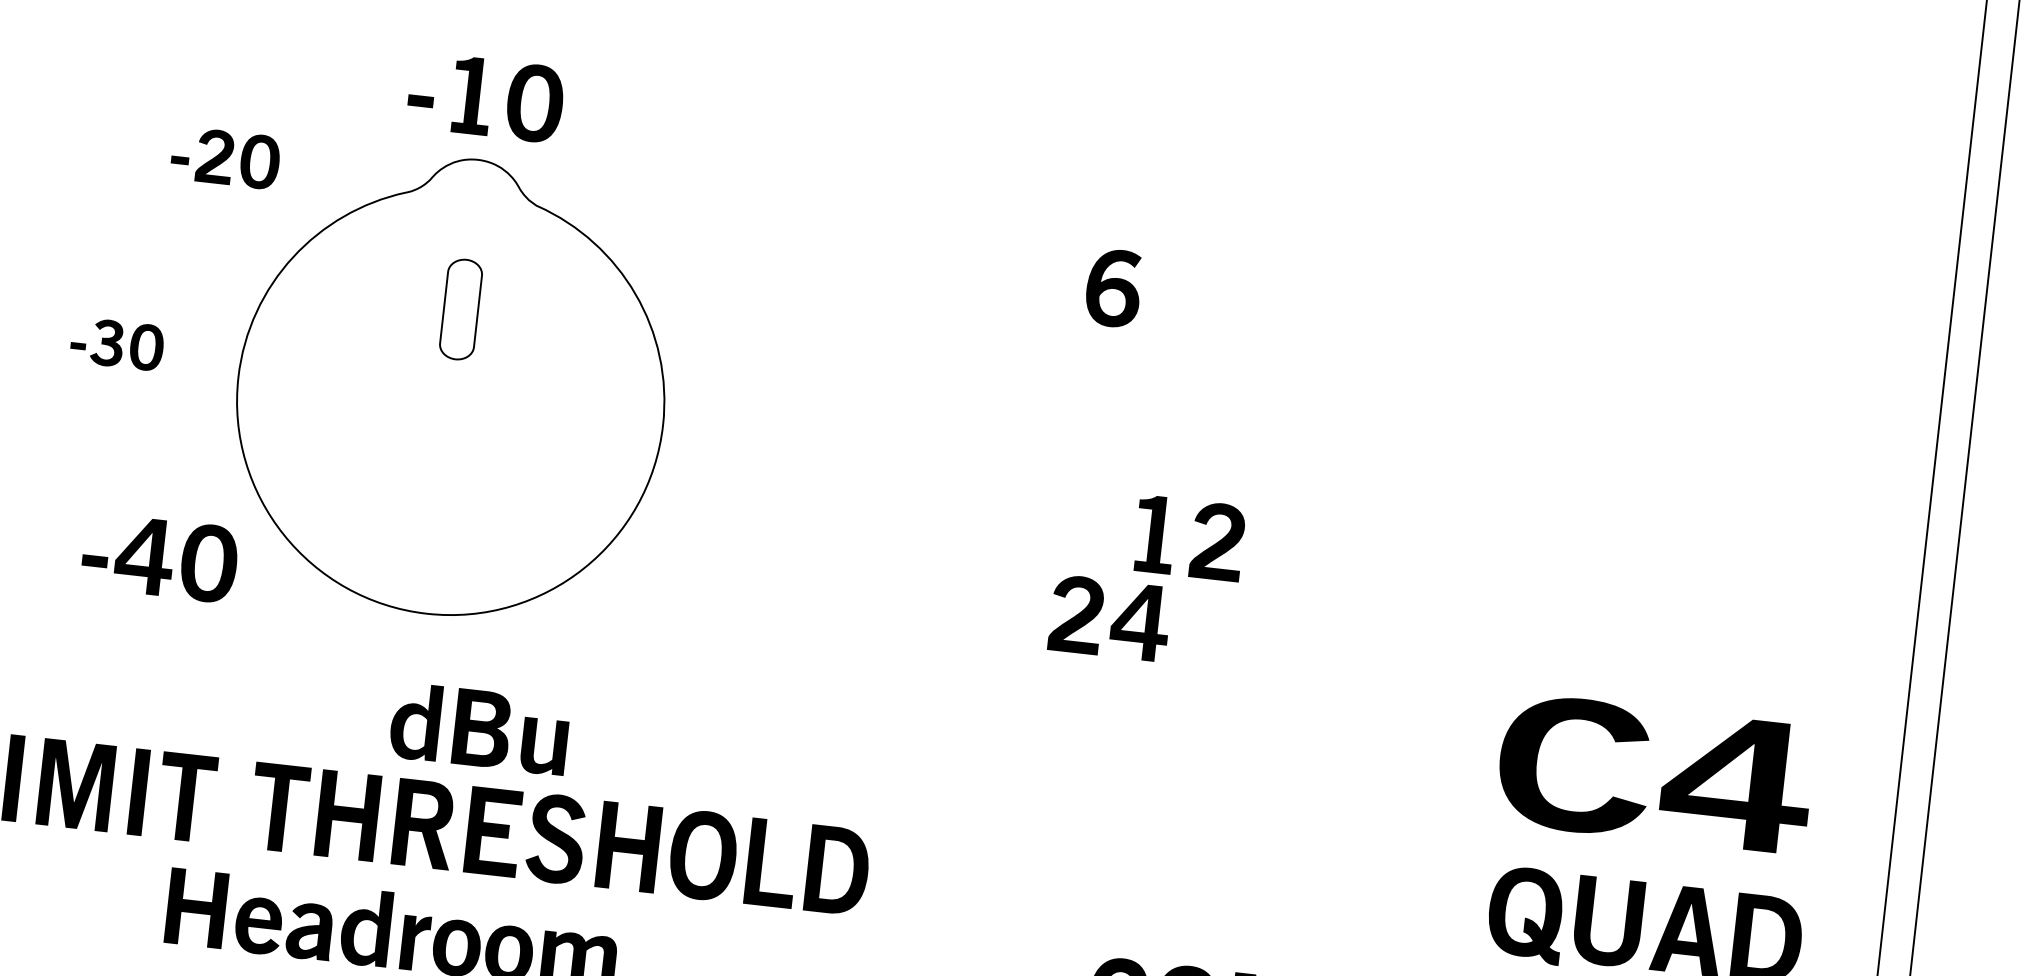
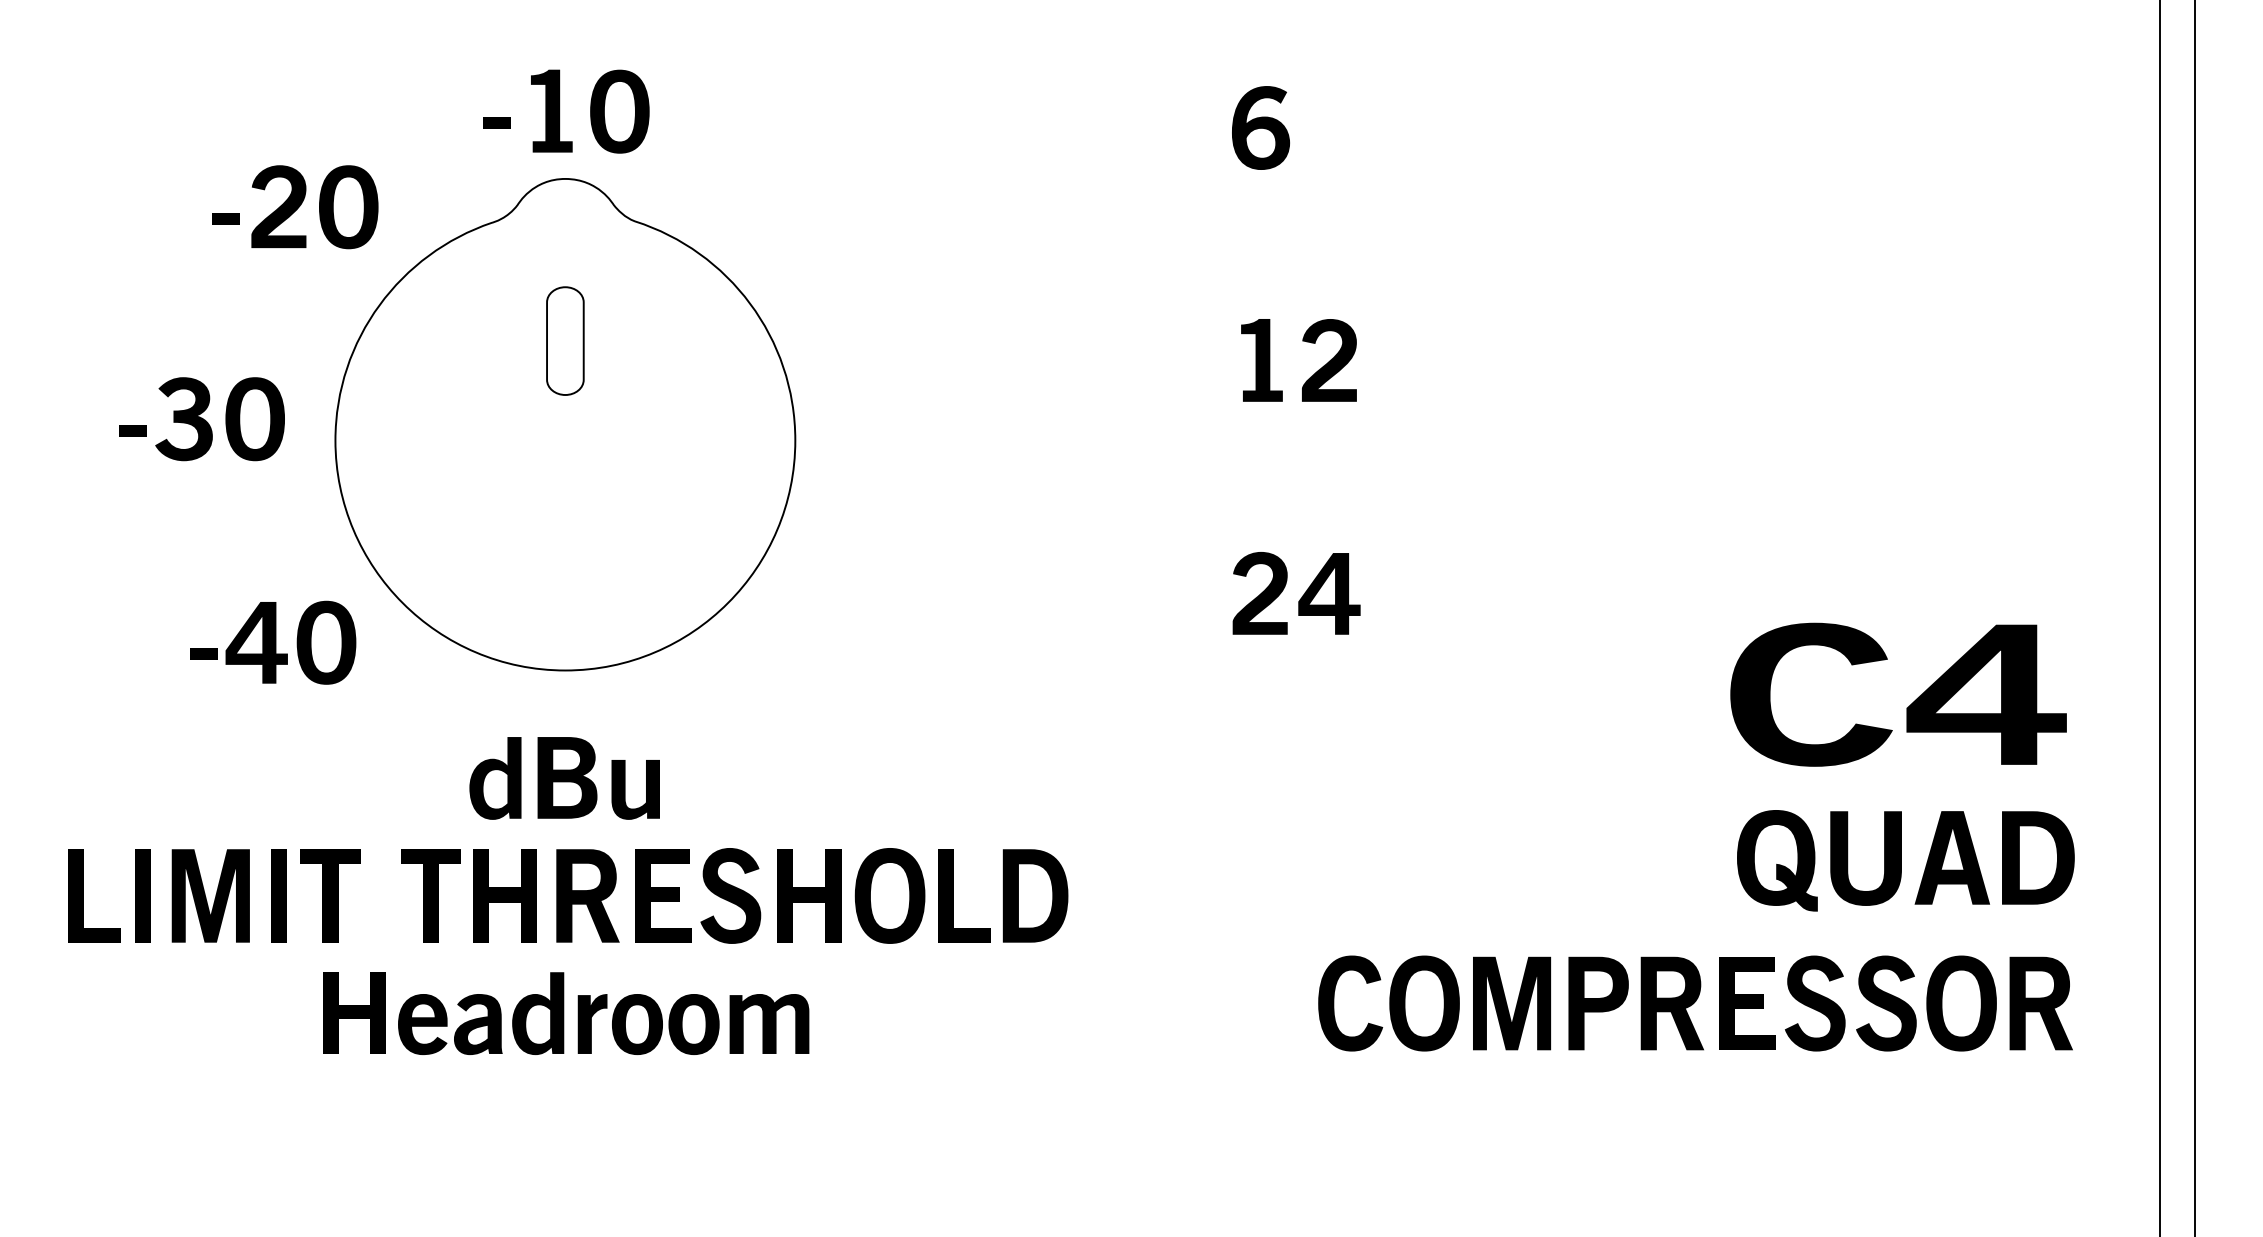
part: (225, 158) -> (295, 207), size x1.43
part: (1113, 287) -> (1260, 127), moved
part: (116, 344) -> (201, 419), size x1.67
part: (1194, 521) -> (1302, 341), moved
part: (479, 729) -> (564, 778), moved

